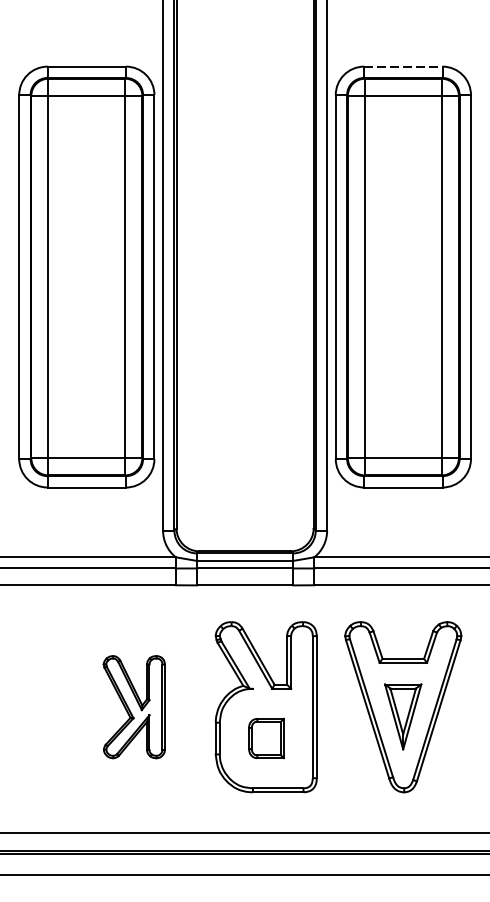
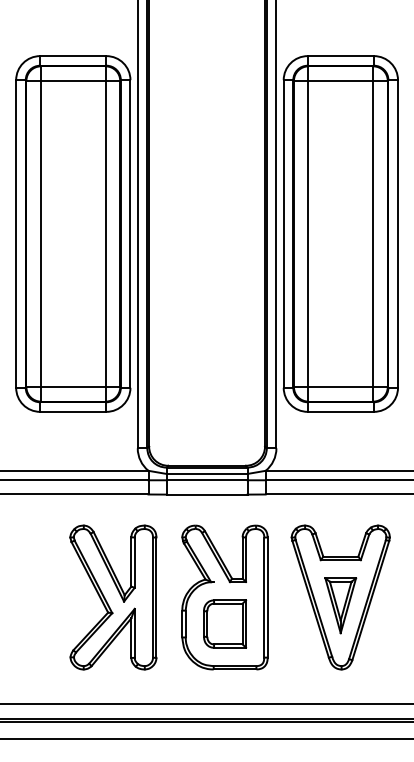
line: (404, 67) -> (341, 56), dashed -> solid
part: (134, 707) -> (113, 597), size x1.67
part: (266, 737) -> (225, 623), size x1.43

